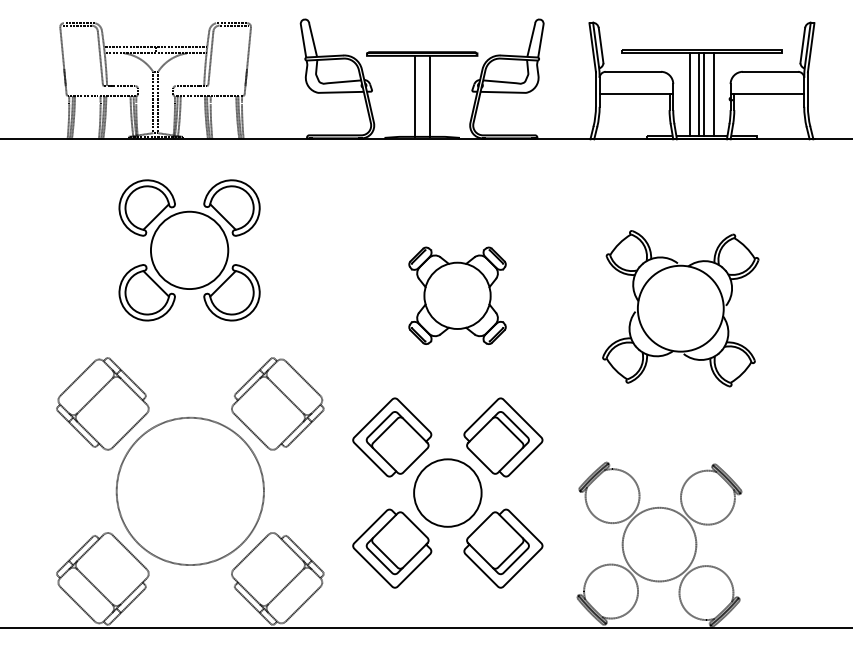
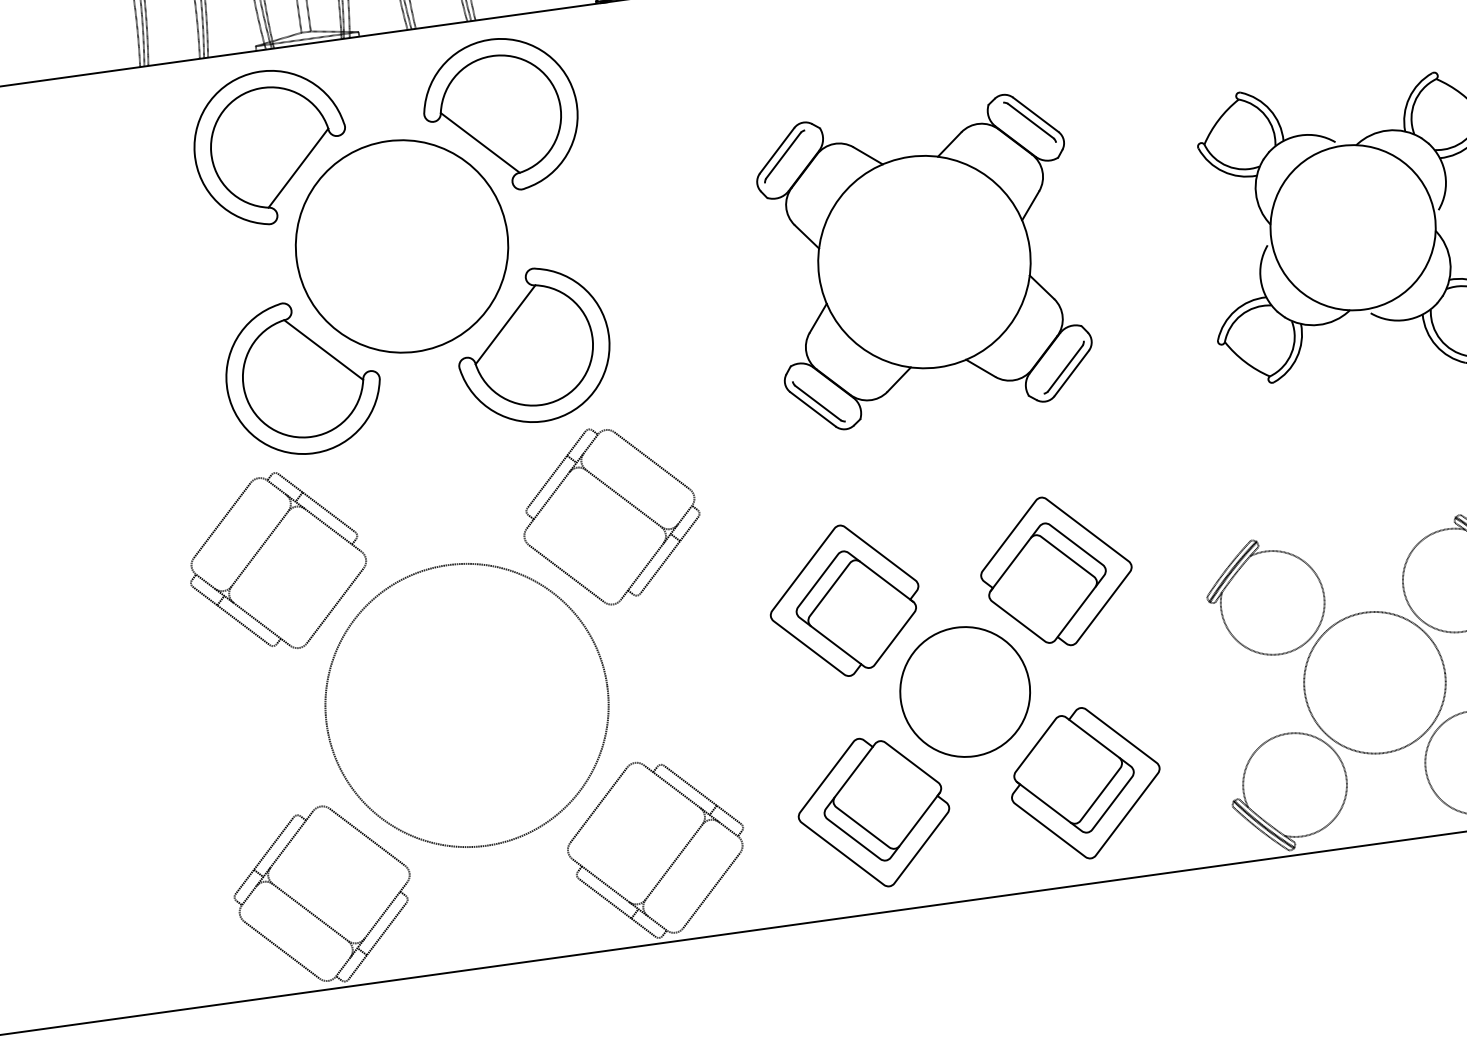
part: (189, 250) -> (401, 246), size x1.43
part: (457, 295) -> (924, 261), size x1.67
part: (447, 492) -> (964, 690), moved

